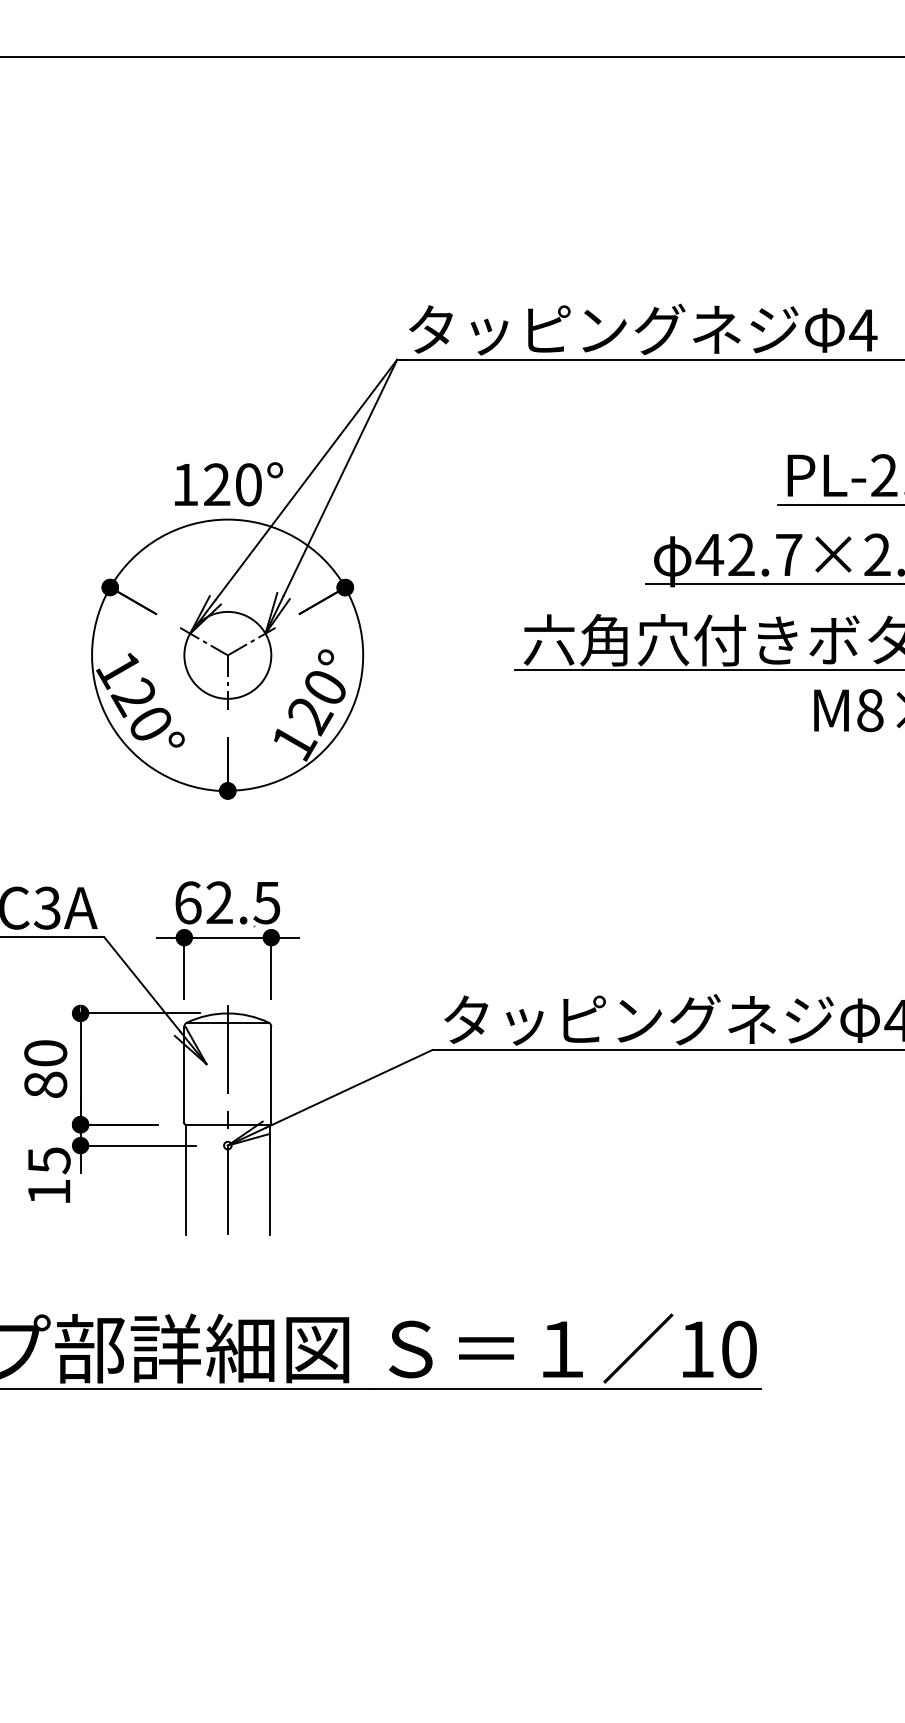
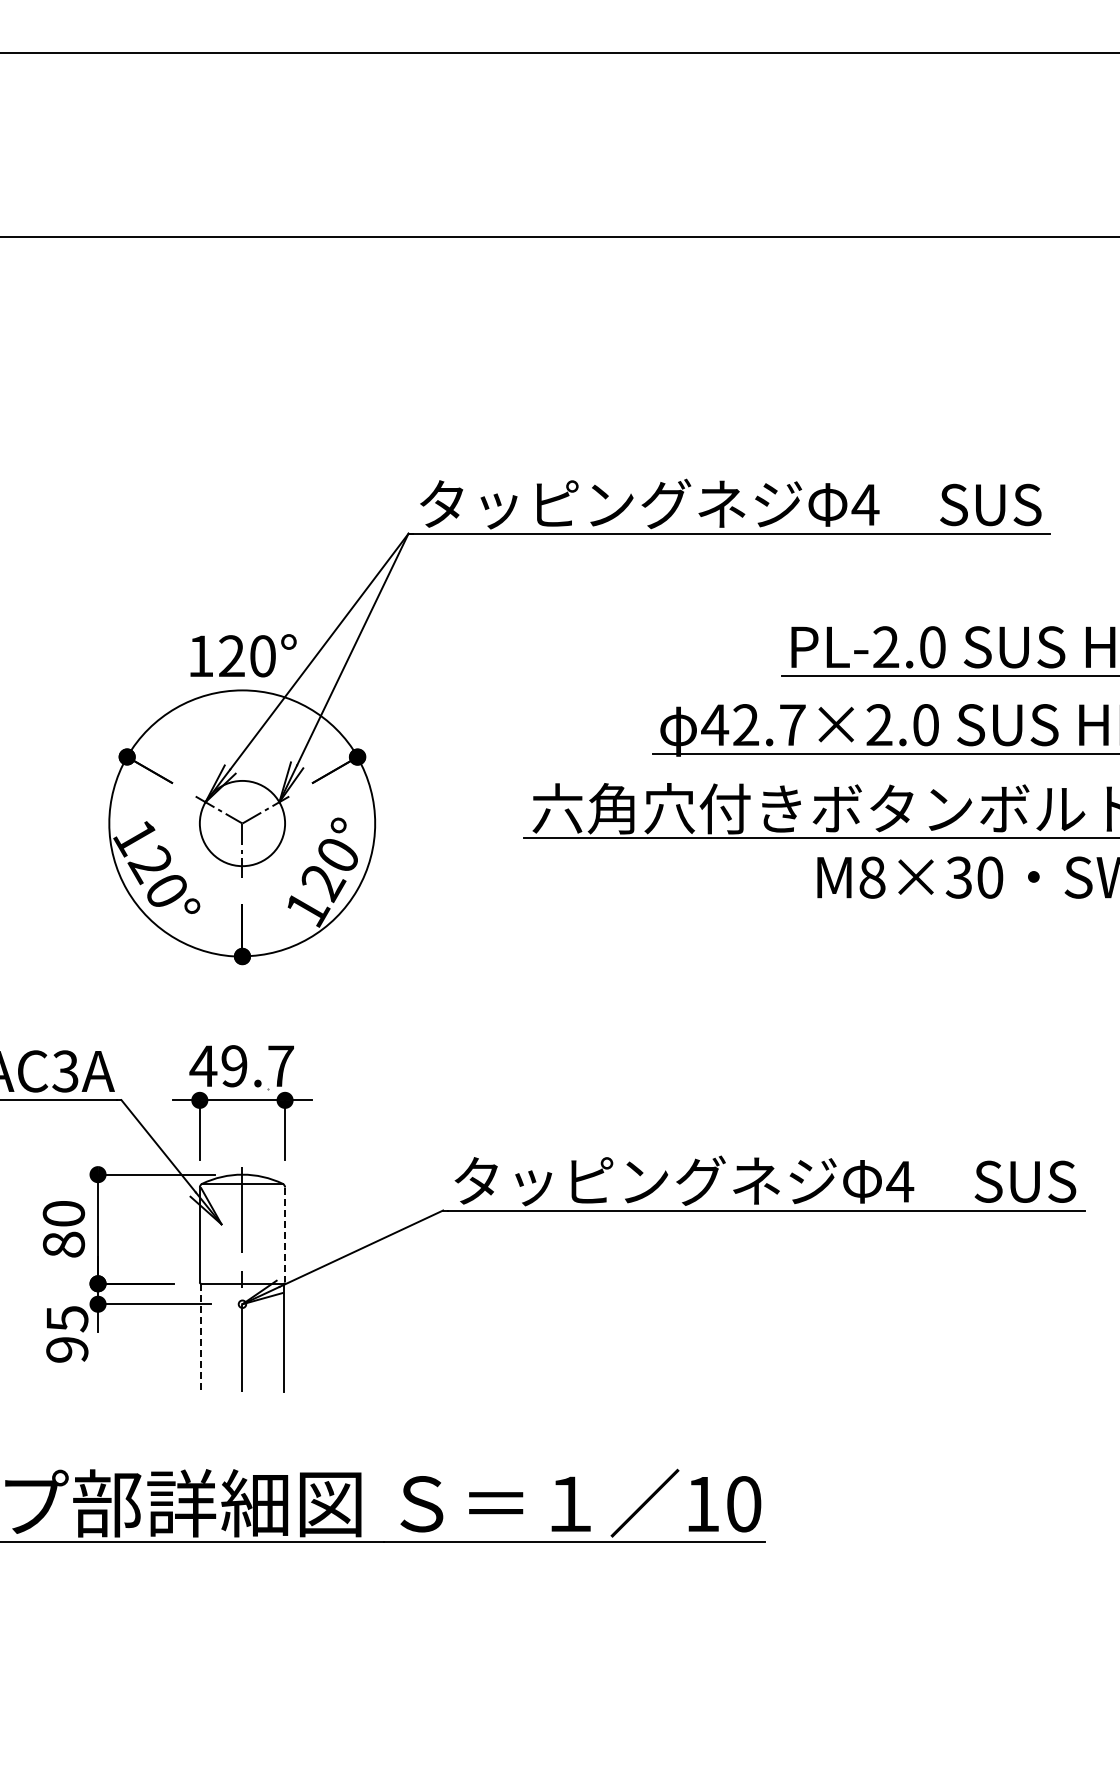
text: (226, 903) -> (241, 1066), 62.5 -> 49.7
line: (271, 1075) -> (285, 1235), solid -> dashed
line: (186, 1180) -> (201, 1338), solid -> dashed
text: (49, 1191) -> (67, 1349), 15 -> 95

